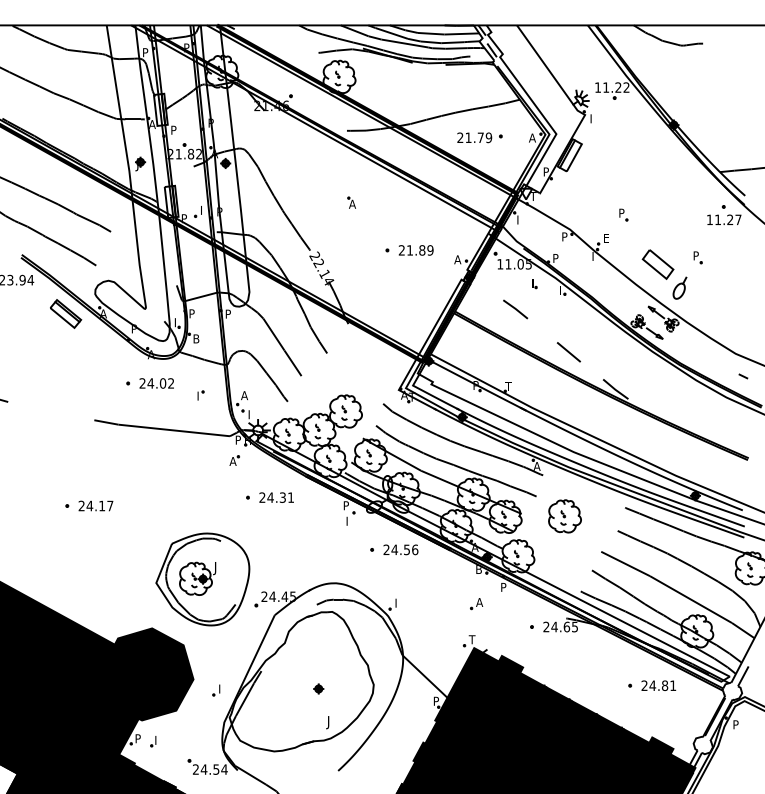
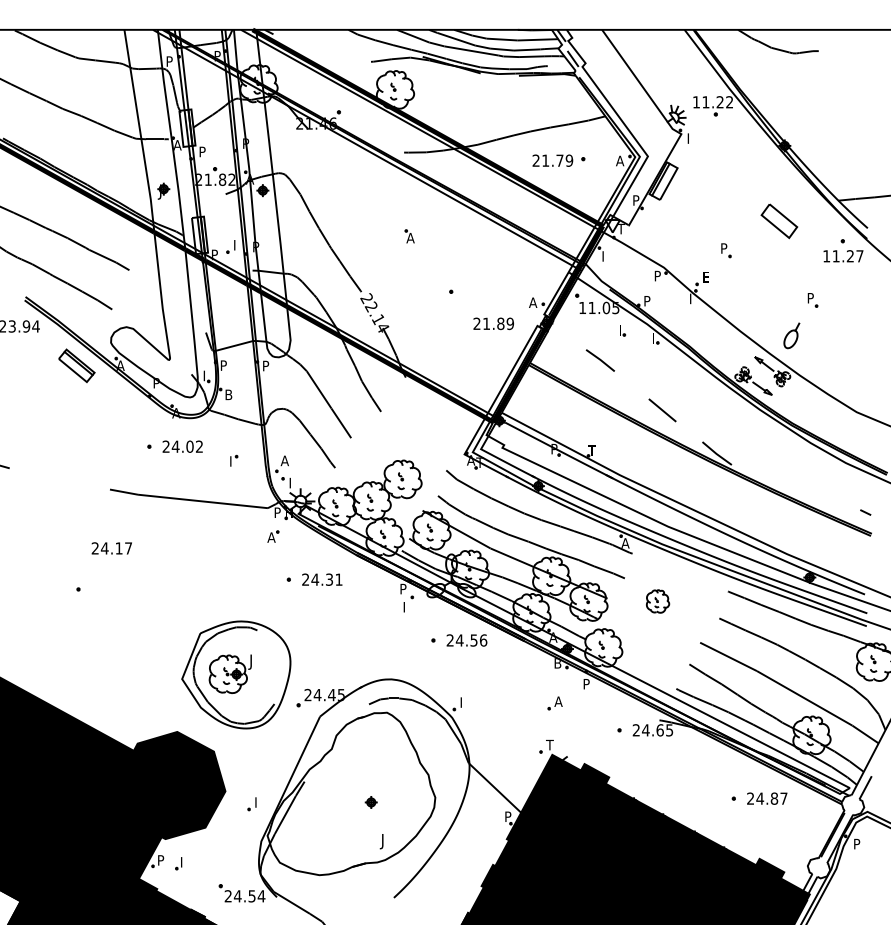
text: (415, 250) -> (493, 323), moved
part: (658, 264) -> (779, 221), moved
line: (743, 376) -> (865, 512), moved
text: (95, 506) -> (111, 548), moved
part: (564, 516) -> (657, 601), size x0.6
text: (672, 685) -> (783, 798), 24.81 -> 24.87

